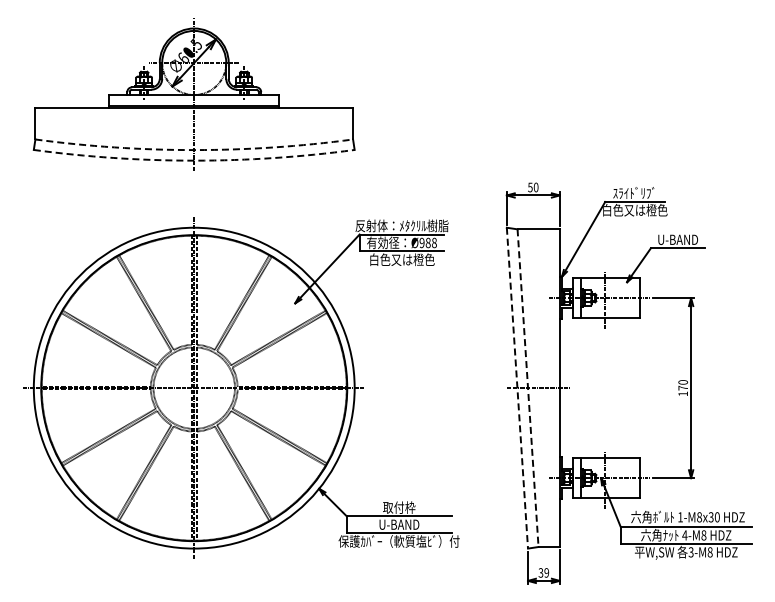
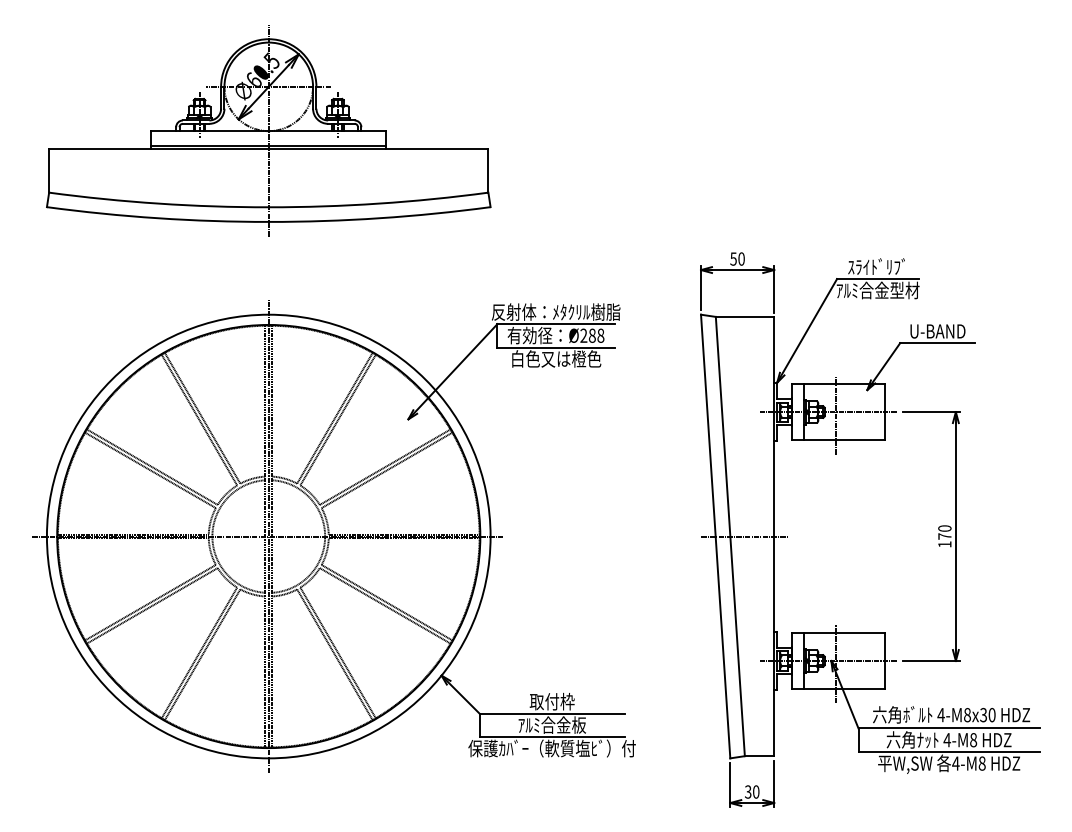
arc: (194, 150) -> (269, 207), dashed -> solid
arc: (194, 160) -> (269, 221), dashed -> solid
text: (635, 209) -> (878, 289), 白色又は橙色 -> ｱﾙﾐ合金型材
text: (421, 243) -> (583, 336), Ø988 -> Ø288
line: (517, 388) -> (715, 536), dashed -> solid
line: (528, 388) -> (730, 536), dashed -> solid
text: (680, 517) -> (941, 715), 1-M8x30 -> 4-M8x30
text: (399, 524) -> (552, 725), U-BAND -> ｱﾙﾐ合金板
text: (690, 552) -> (954, 763), 3-M8 -> 4-M8
text: (546, 572) -> (755, 791), 39 -> 30

